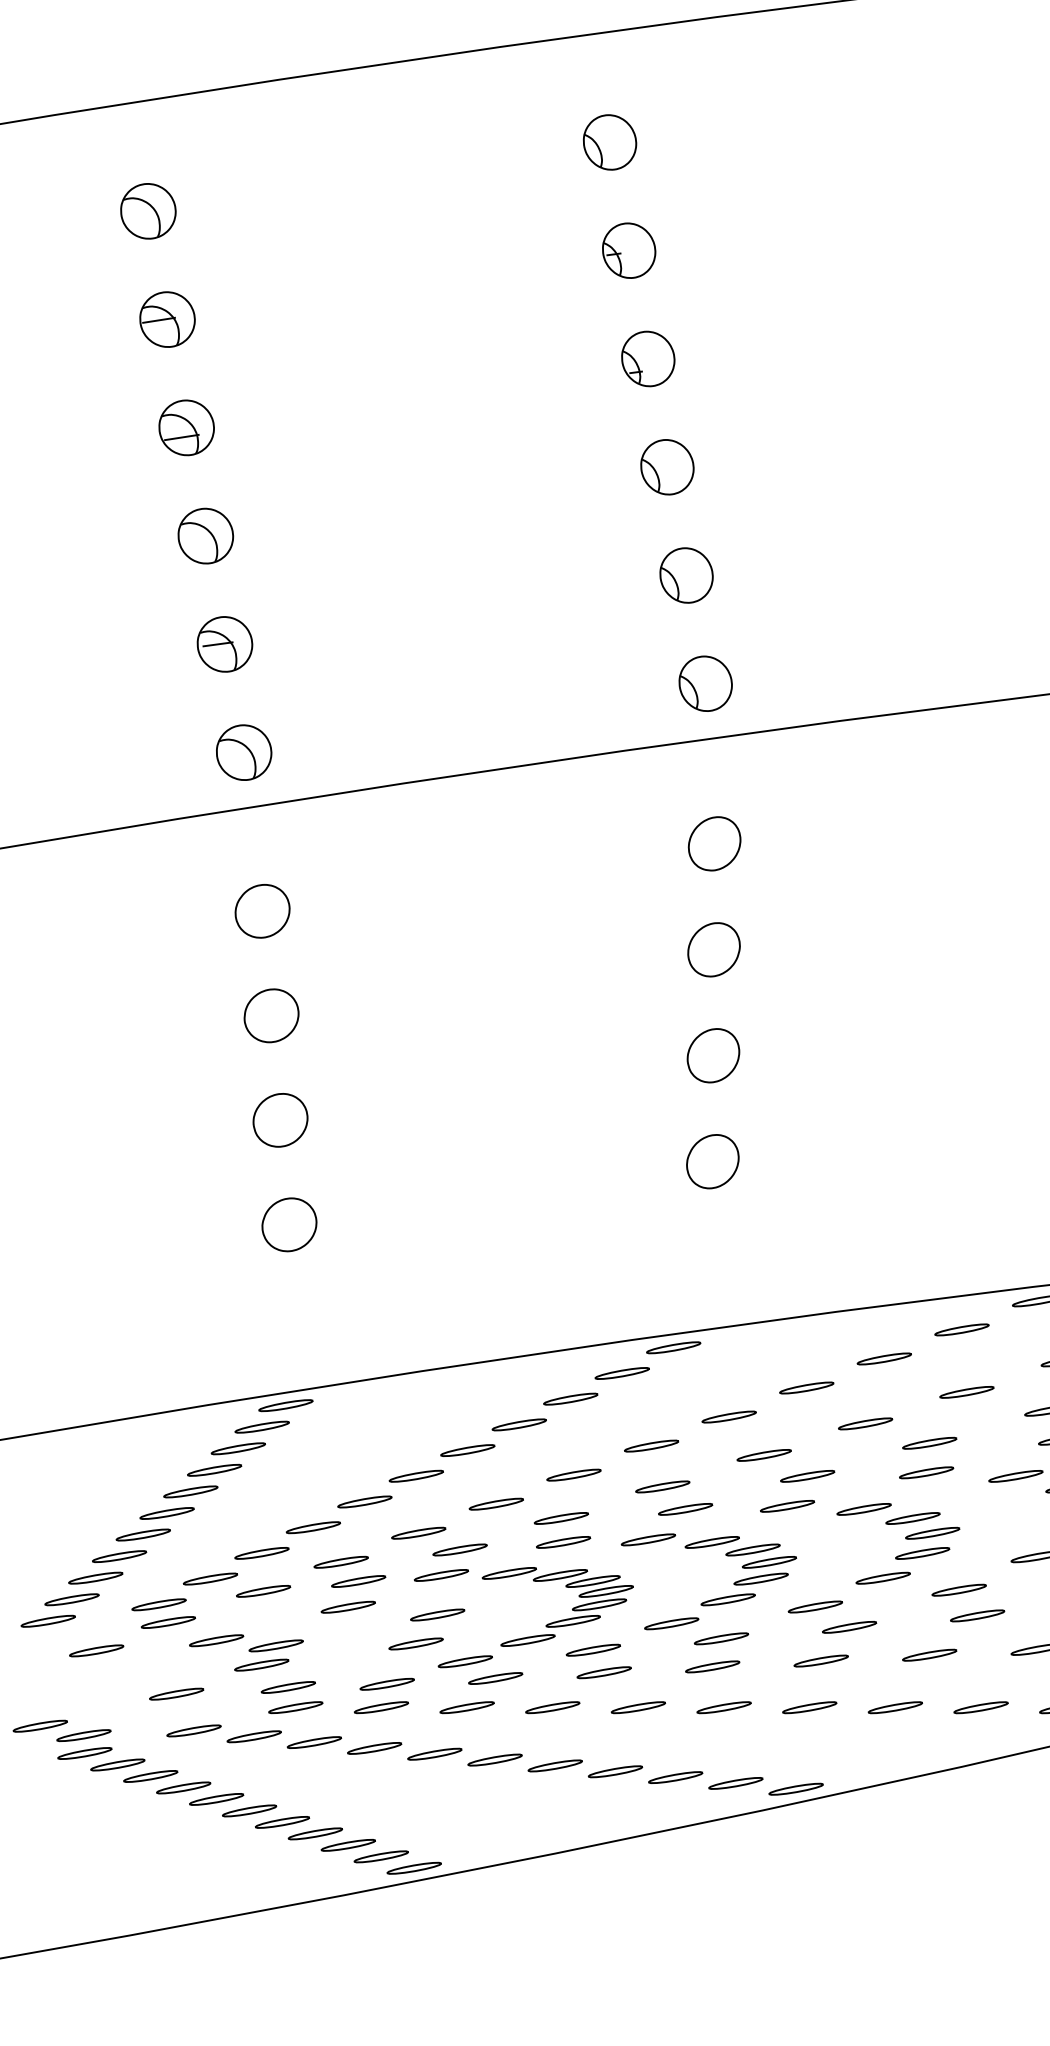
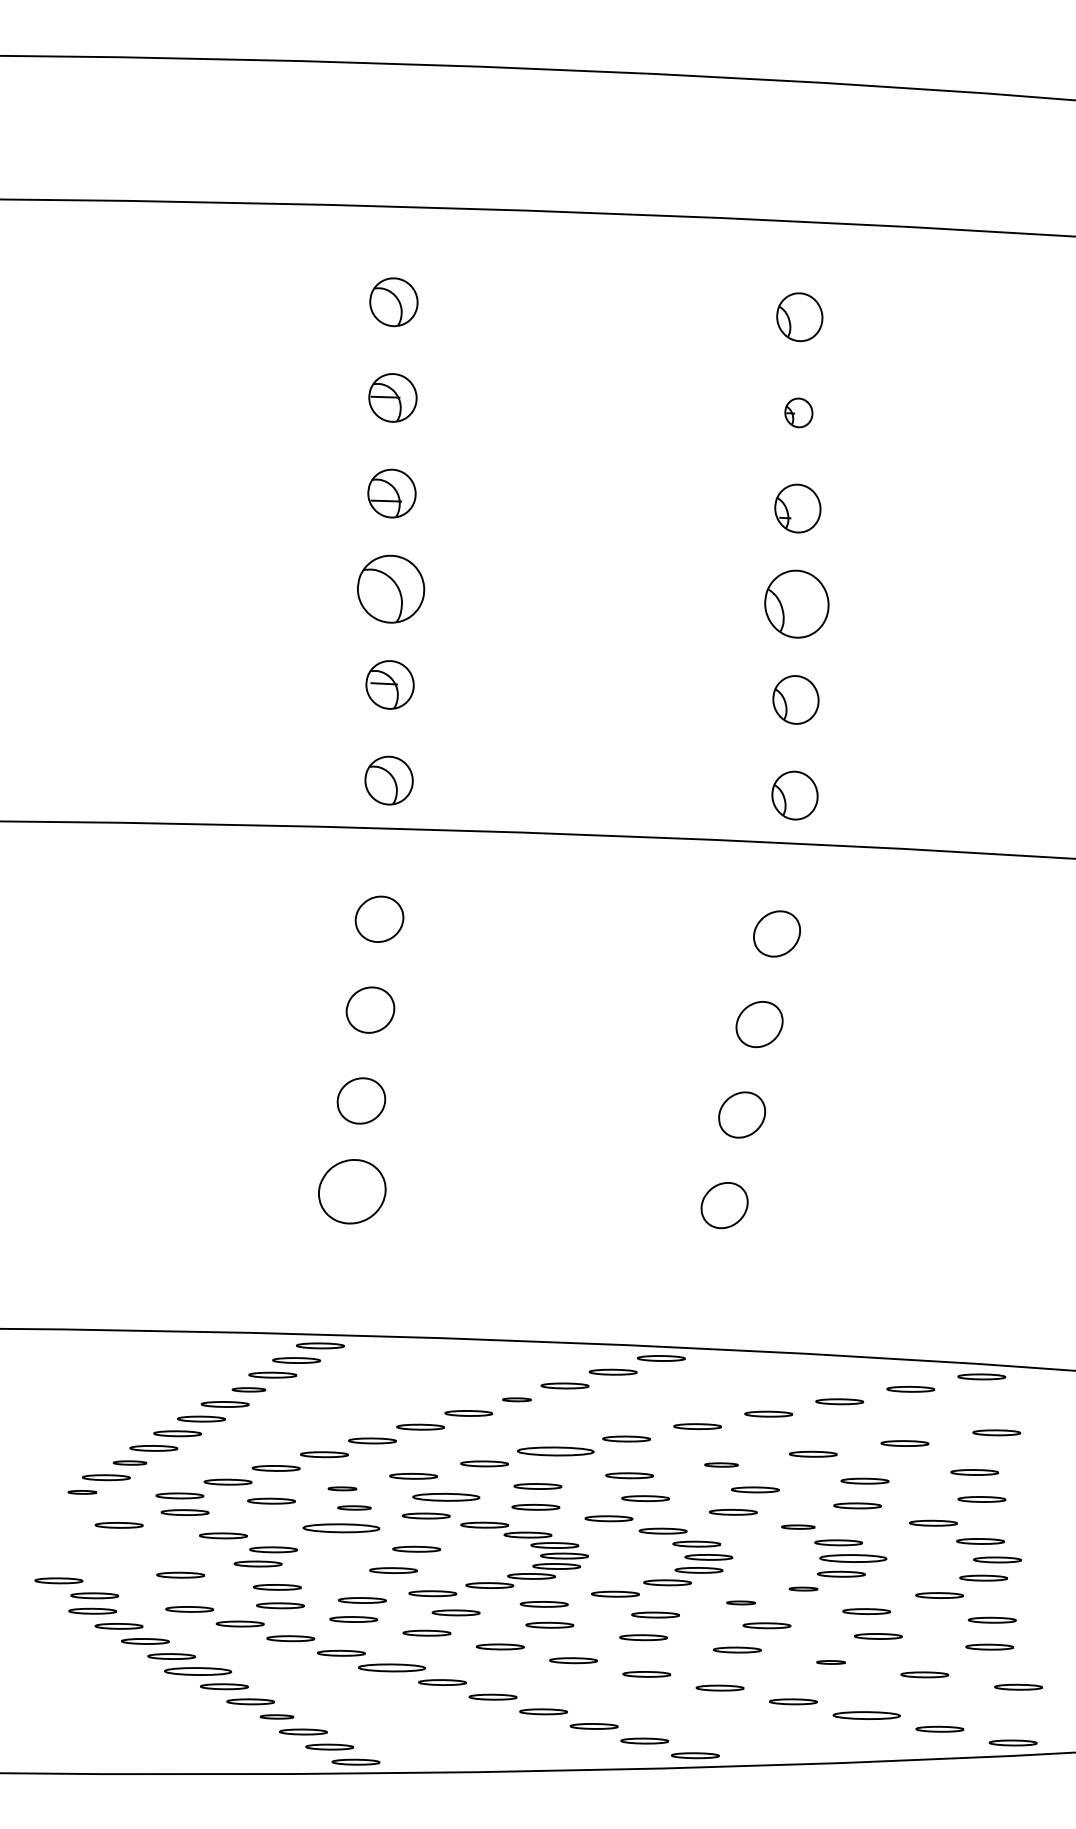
part: (628, 250) -> (798, 412), size x0.6
part: (666, 467) -> (796, 604), size x1.4
part: (205, 536) -> (390, 589), size x1.4
part: (289, 1224) -> (352, 1191), size x1.4
part: (518, 1424) -> (516, 1399), size x0.6
part: (764, 1454) -> (721, 1464), size x0.7
part: (213, 1470) -> (248, 1389), size x0.7
part: (573, 1475) -> (555, 1451), size x1.6
part: (864, 1508) -> (798, 1526), size x0.7
part: (931, 1533) -> (852, 1558), size x1.4
part: (459, 1549) -> (445, 1496), size x1.4
part: (341, 1562) -> (342, 1488), size x0.6
part: (94, 1577) -> (129, 1462), size x0.7
part: (882, 1577) -> (803, 1588), size x0.6
part: (358, 1580) -> (354, 1507), size x0.7
part: (814, 1606) -> (740, 1602), size x0.6
part: (348, 1607) -> (341, 1528), size x1.6
part: (48, 1621) -> (82, 1492), size x0.6
part: (929, 1655) -> (830, 1662), size x0.6
part: (980, 1707) -> (866, 1715), size x1.4
part: (434, 1753) -> (391, 1667), size x1.4
part: (215, 1799) -> (197, 1671), size x1.4
part: (314, 1833) -> (276, 1716), size x0.7

